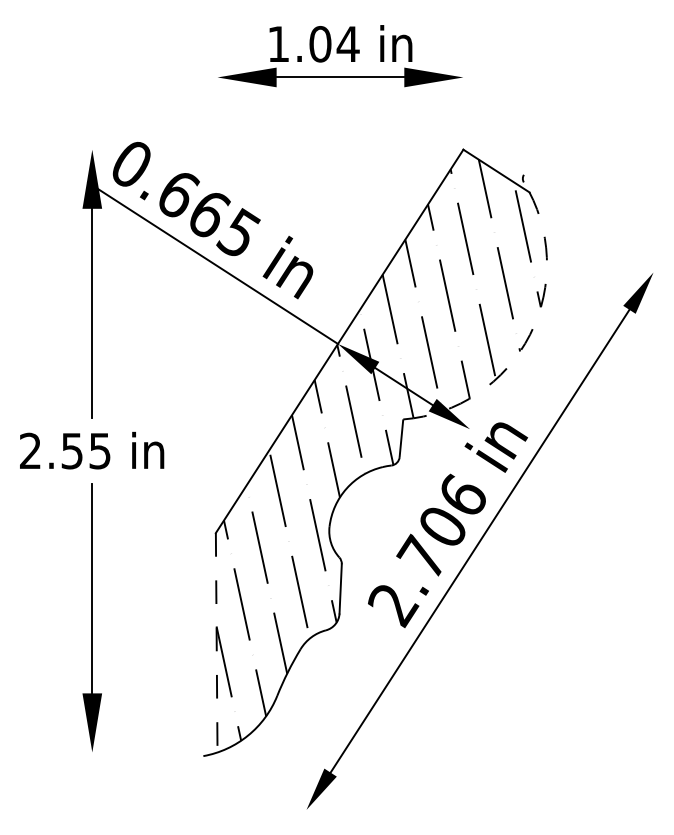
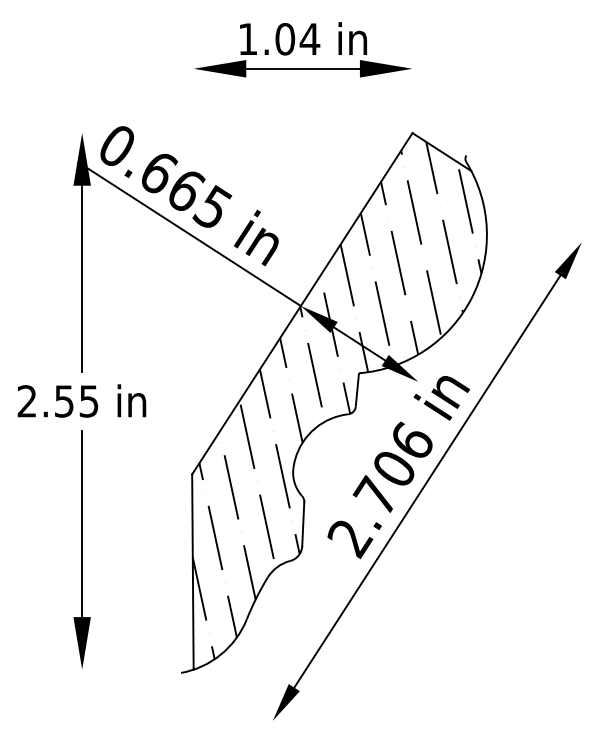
arc: (530, 334) -> (472, 297), dashed -> solid
line: (216, 642) -> (192, 571), dashed -> solid

